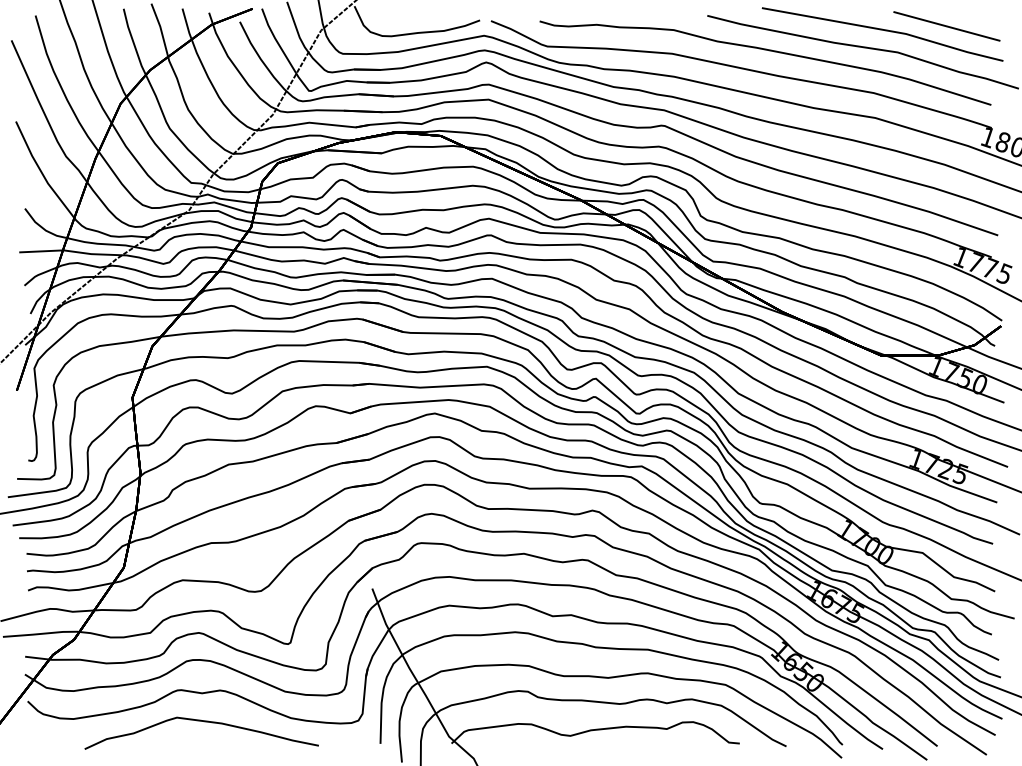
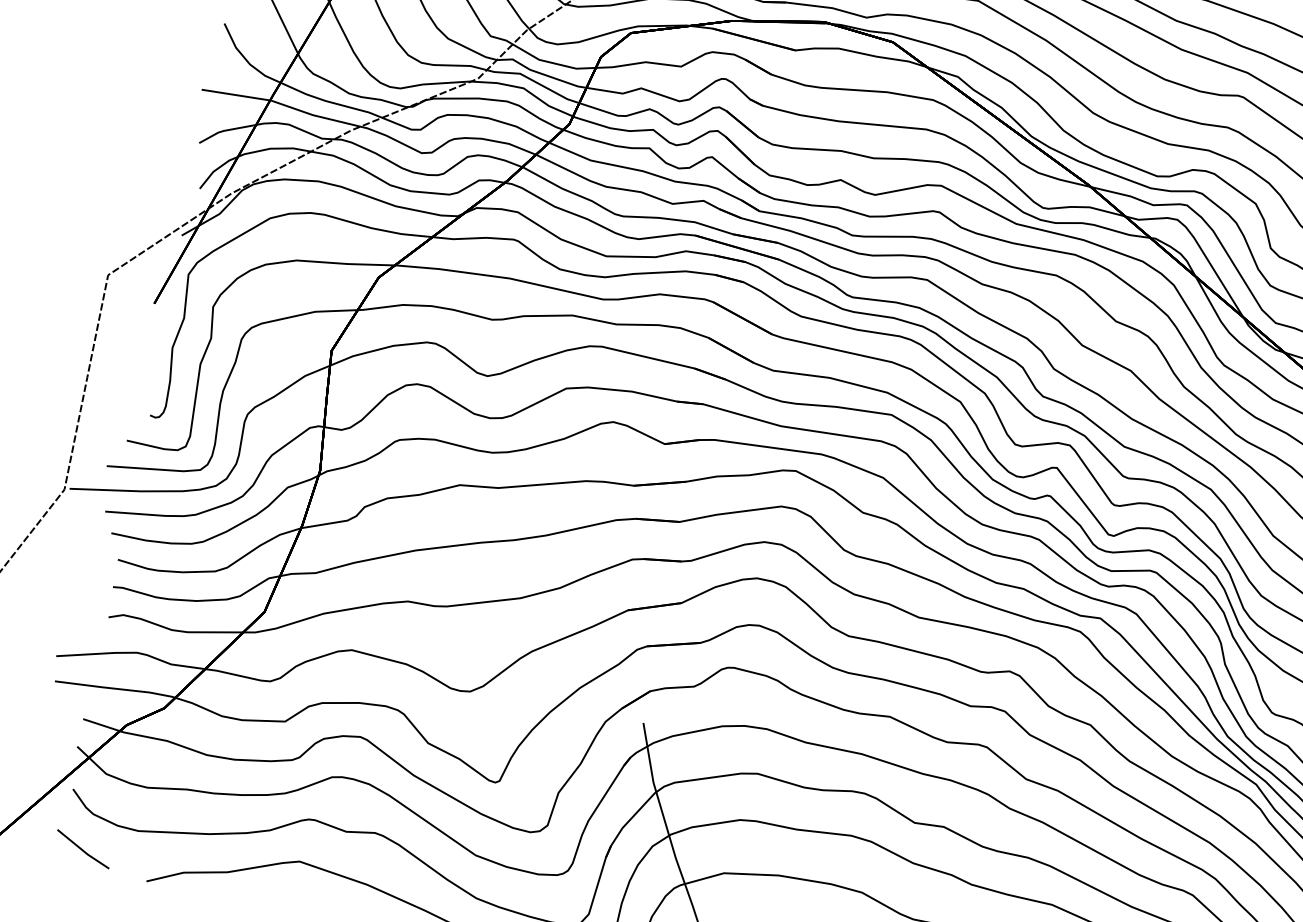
line: (40, 736) -> (81, 847), added

